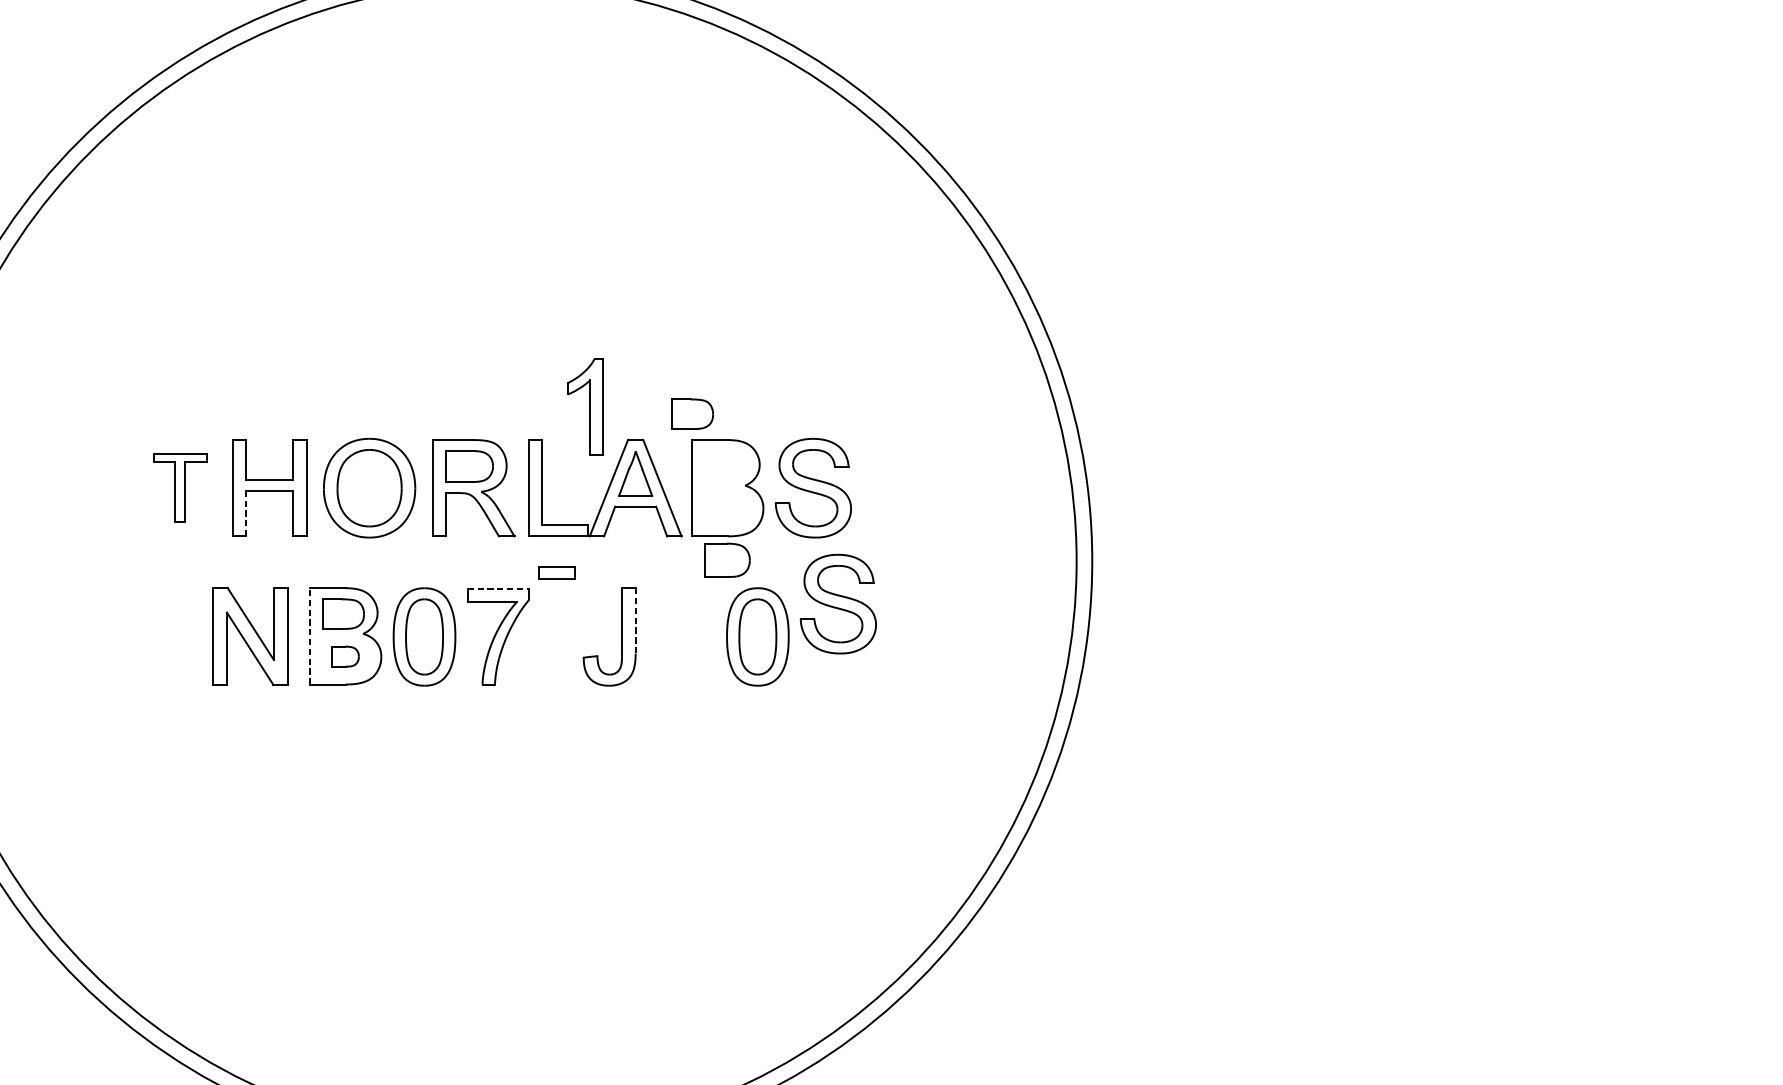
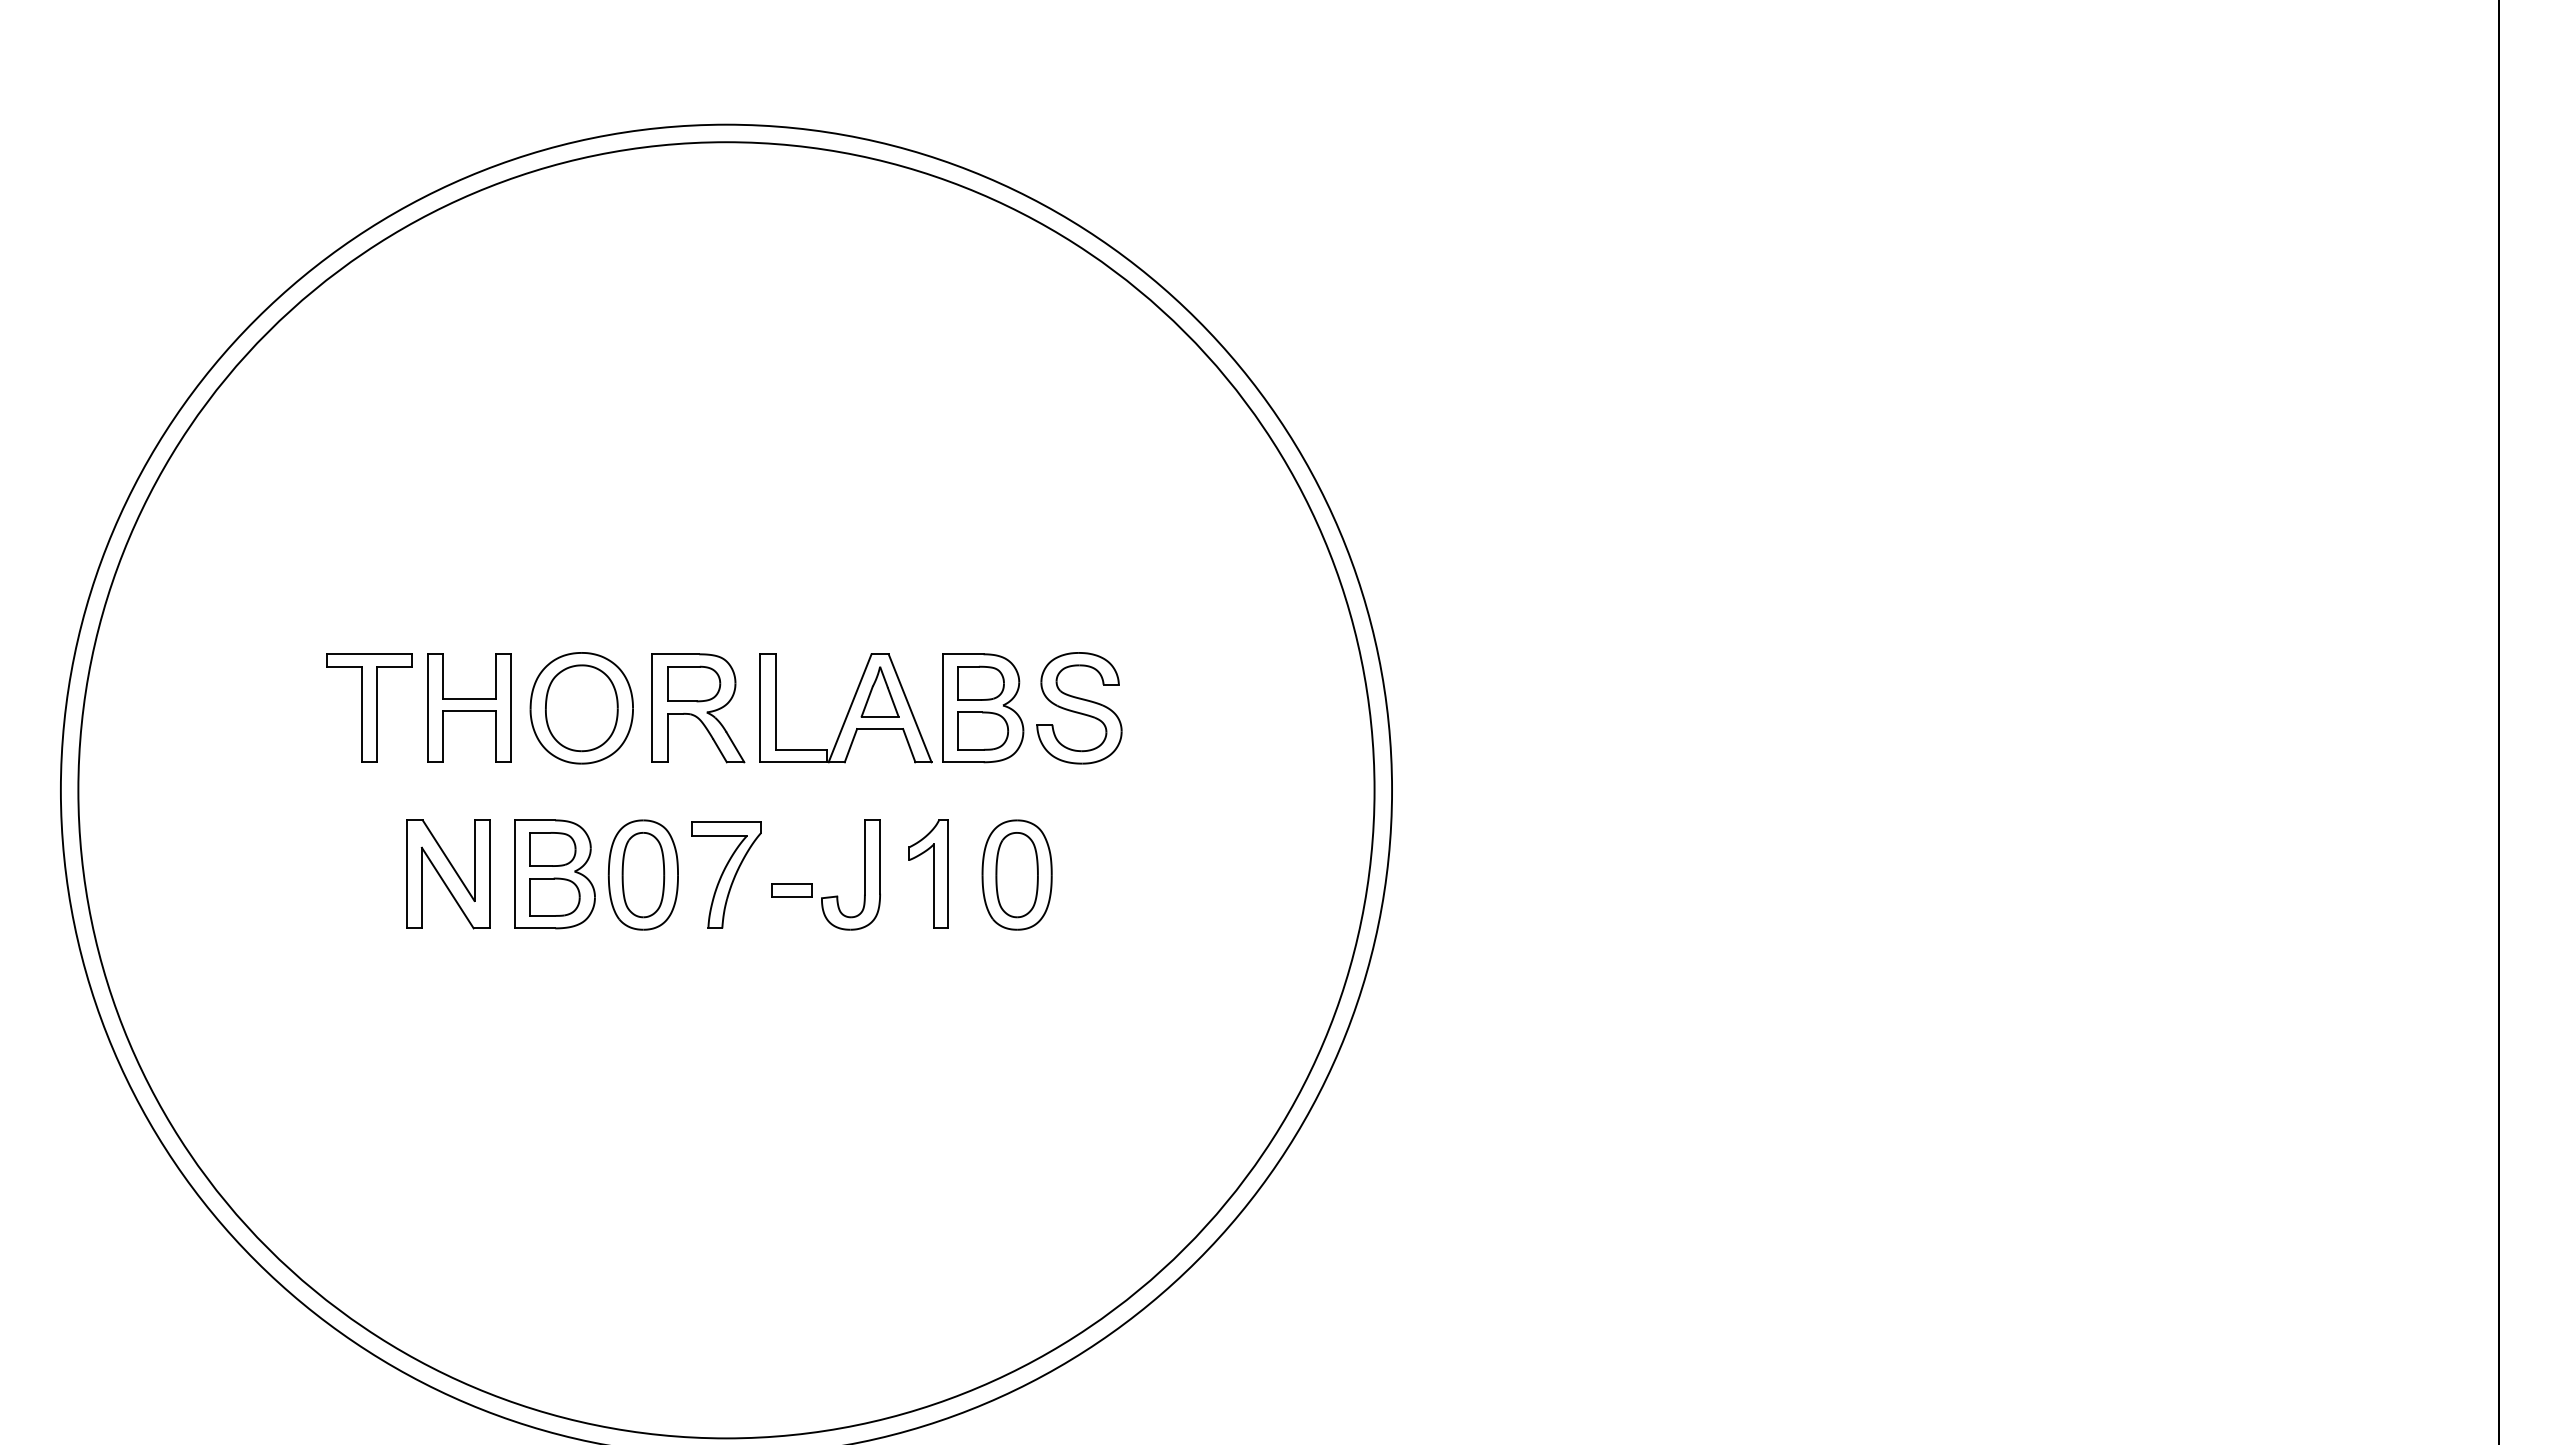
part: (585, 406) -> (928, 873), moved
part: (692, 413) -> (980, 682), moved
part: (180, 487) -> (369, 707), size x1.43
line: (246, 513) -> (443, 736), dashed -> solid
part: (726, 559) -> (982, 730), moved
part: (556, 573) -> (791, 890), moved
line: (498, 589) -> (726, 821), dashed -> solid
part: (838, 604) -> (1107, 838), removed
line: (635, 621) -> (880, 857), dashed -> solid
line: (309, 636) -> (514, 874), dashed -> solid
part: (345, 656) -> (554, 896), size x1.67

